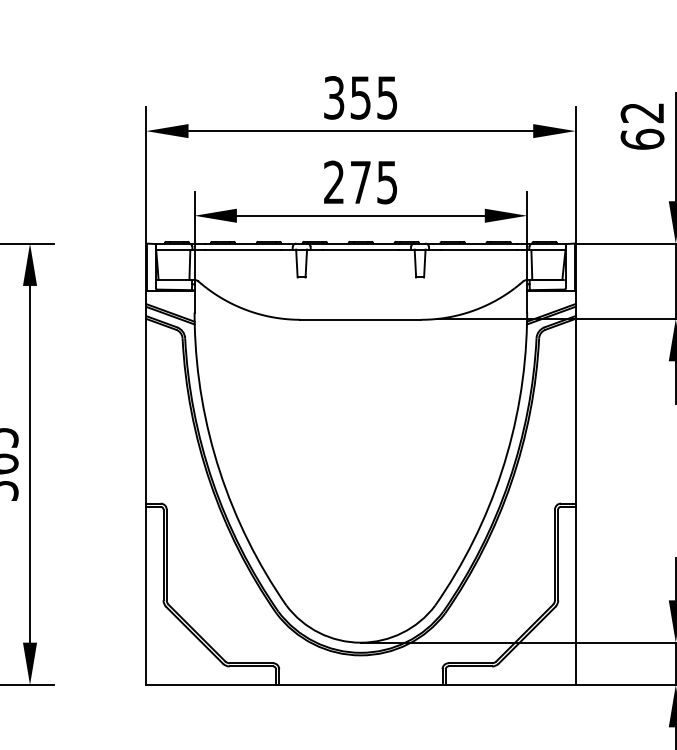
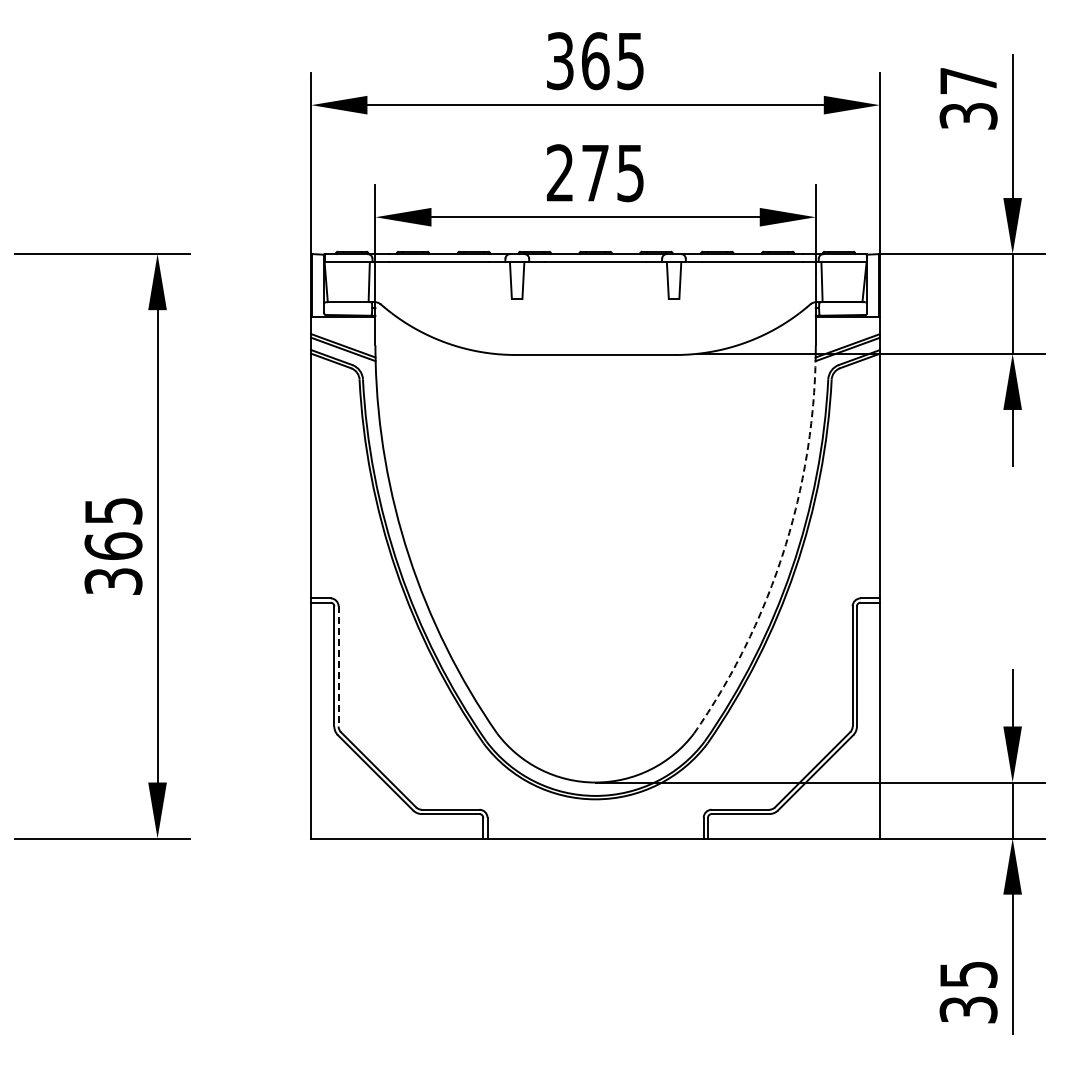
text: (360, 98) -> (595, 61), 355 -> 365
text: (642, 126) -> (968, 98), 62 -> 37
arc: (501, 471) -> (782, 556), solid -> dashed
line: (166, 555) -> (338, 666), solid -> dashed

